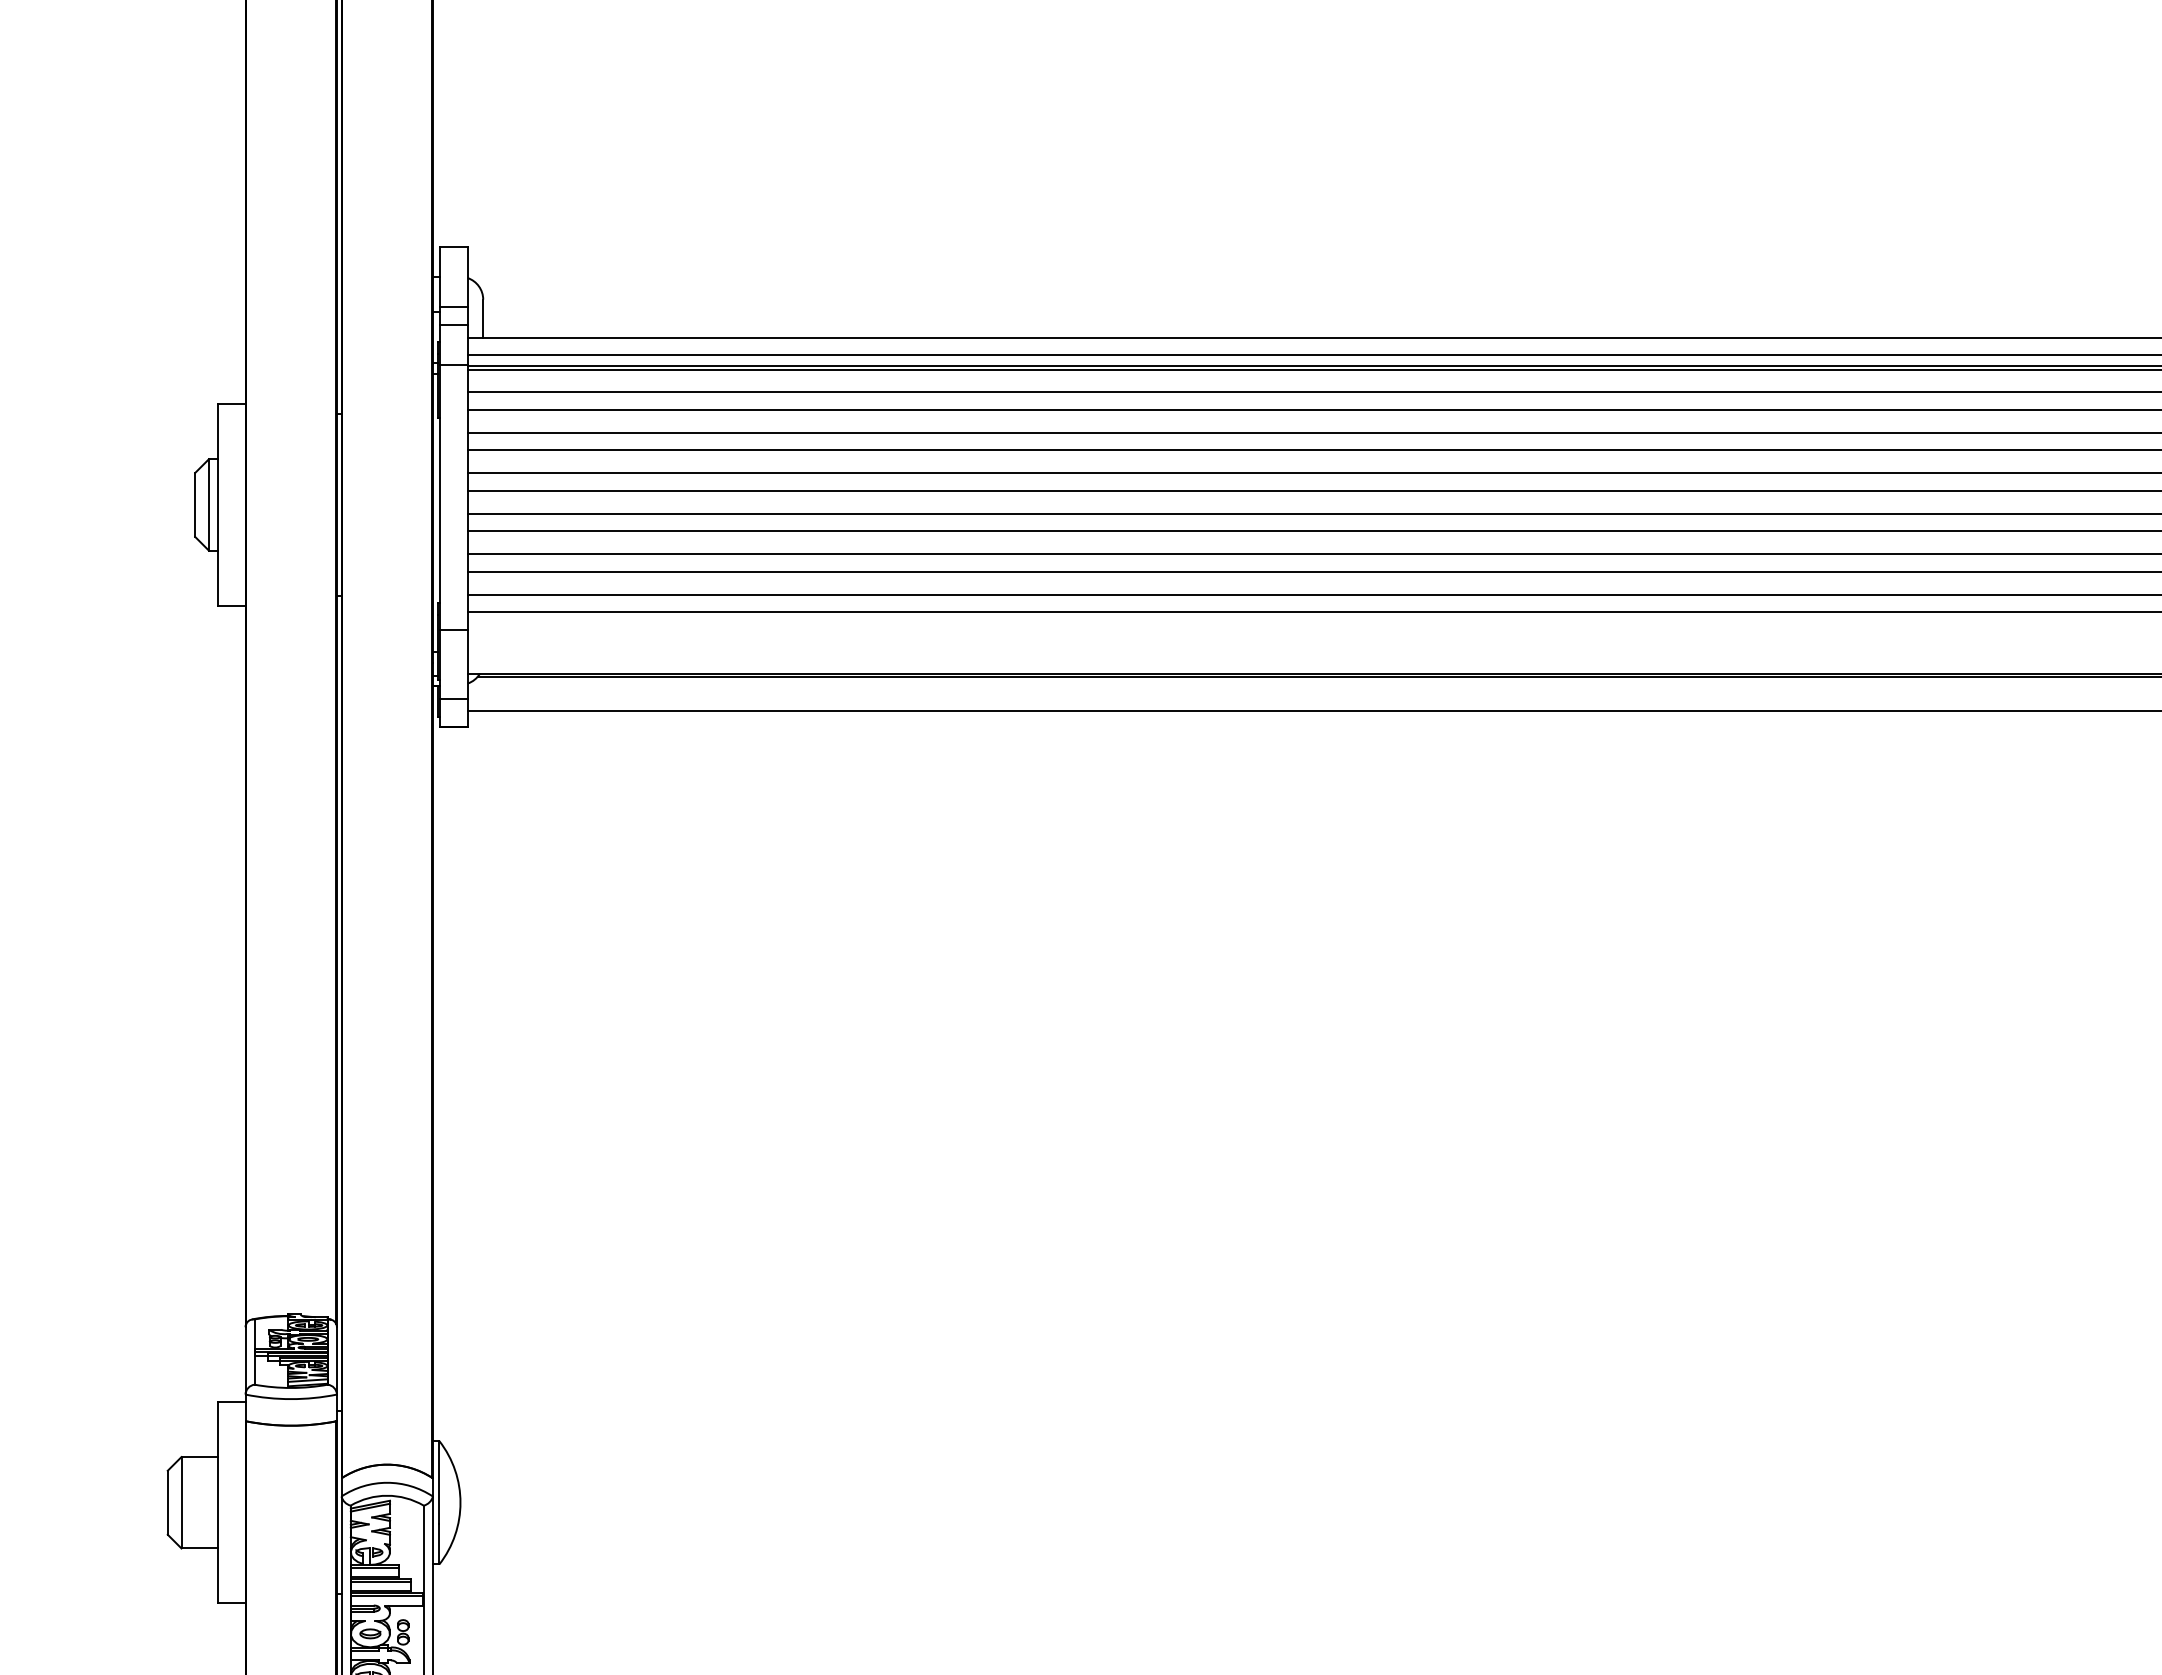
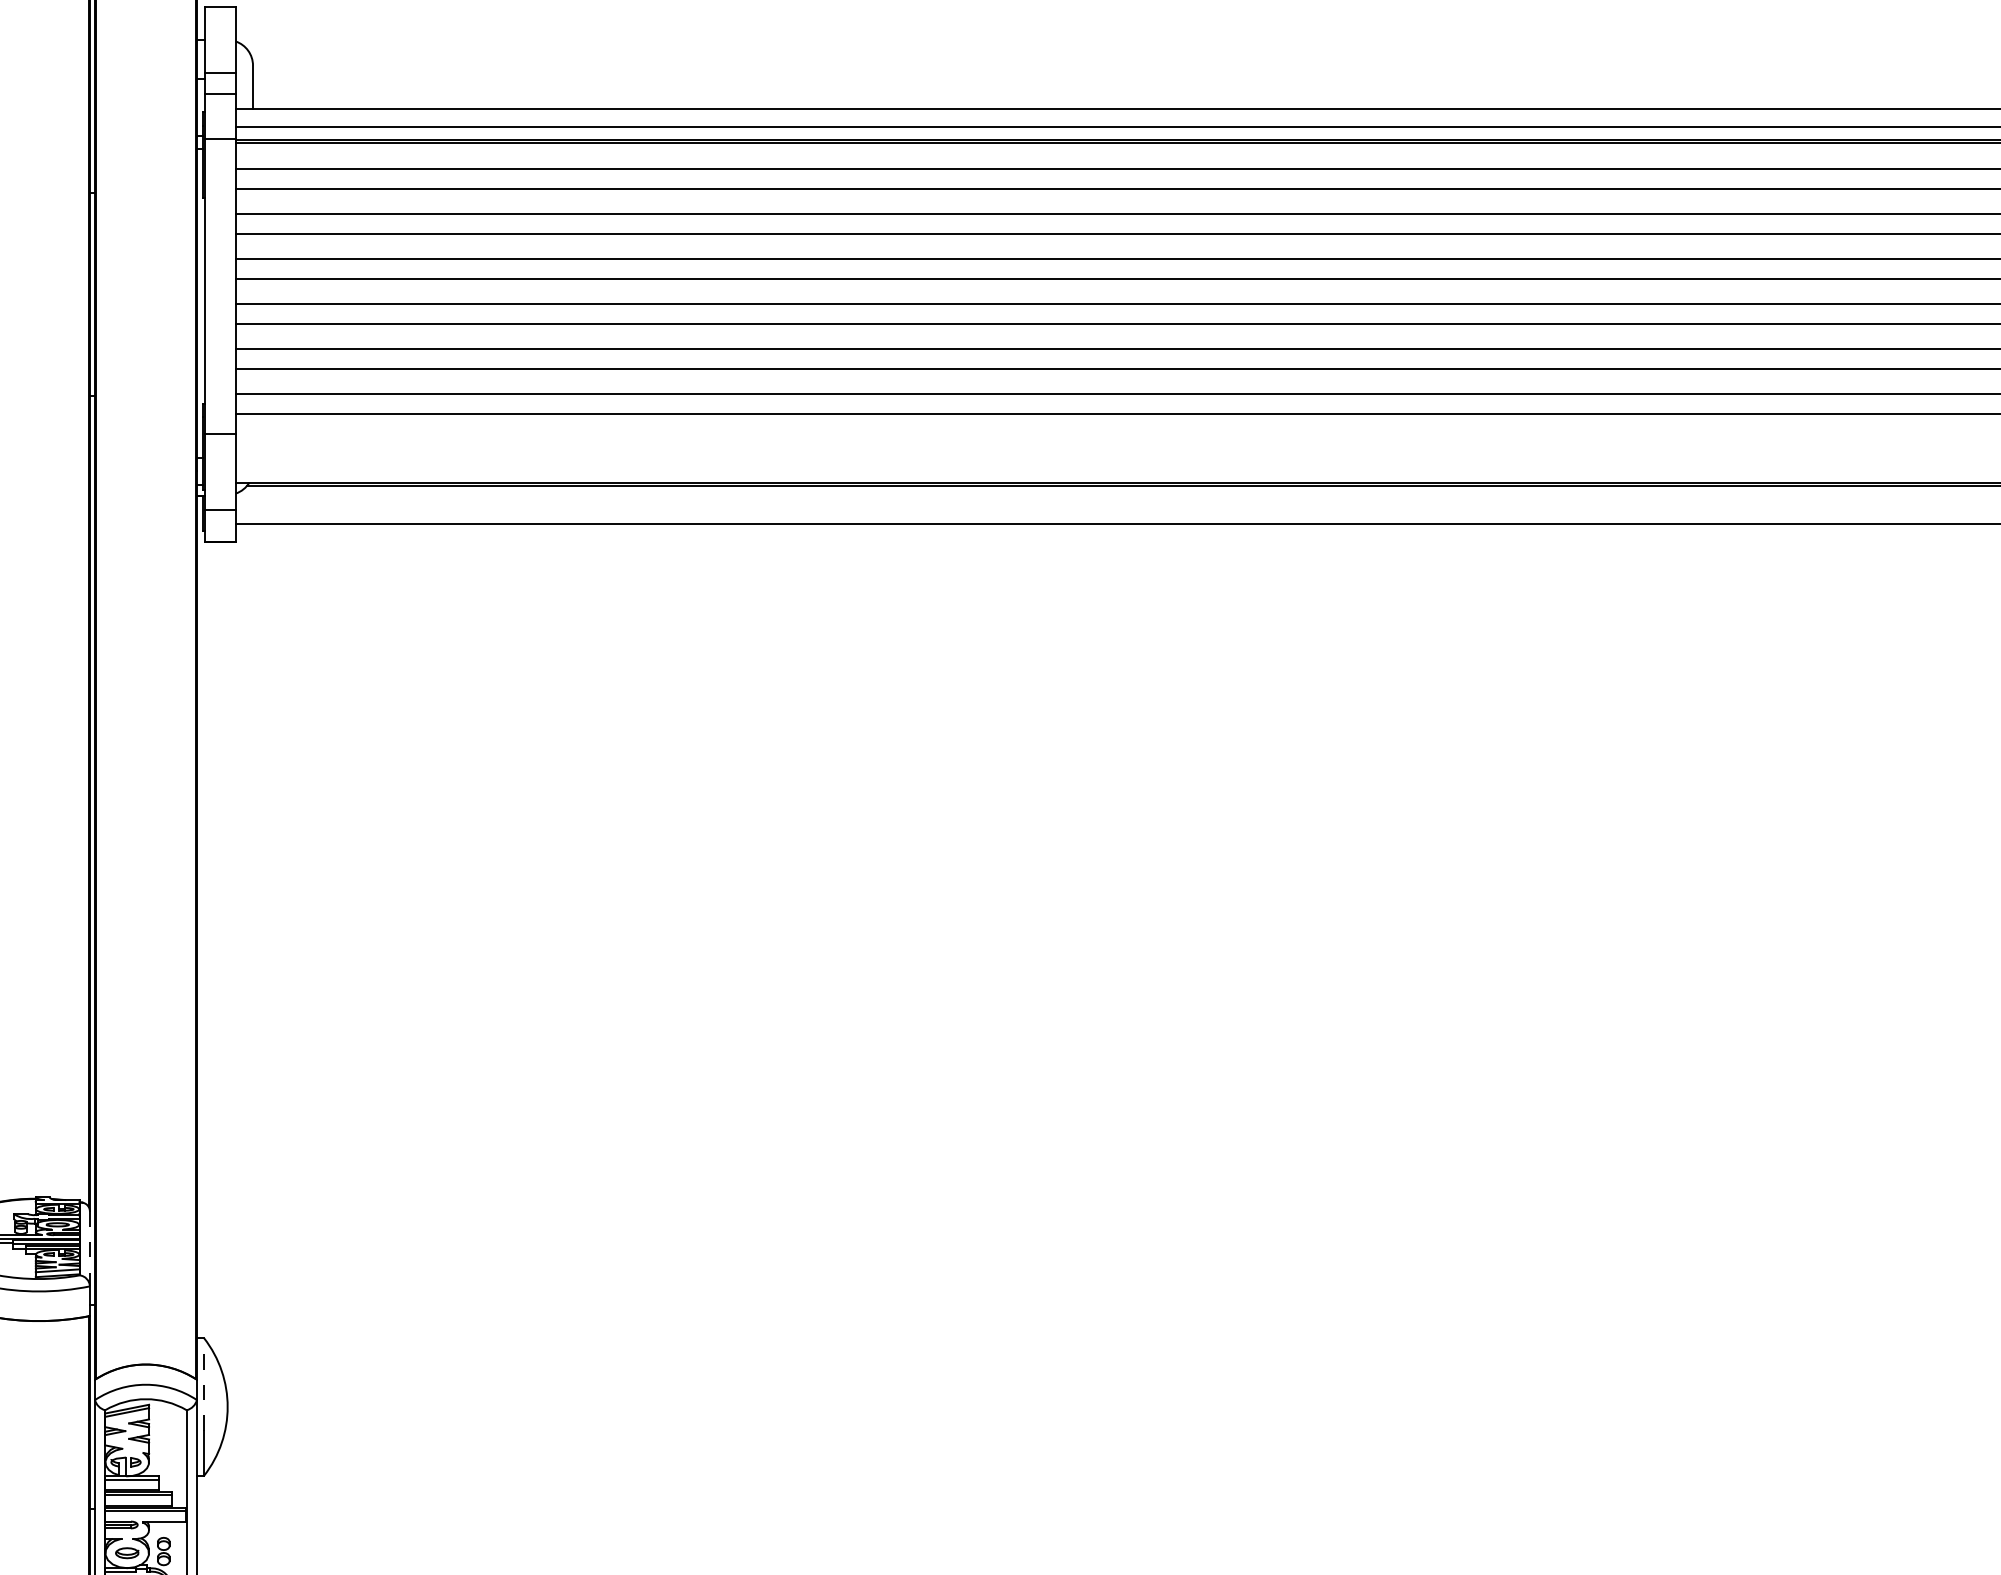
line: (336, 1360) -> (89, 1248), solid -> dashed
line: (439, 1482) -> (204, 1384), solid -> dashed

